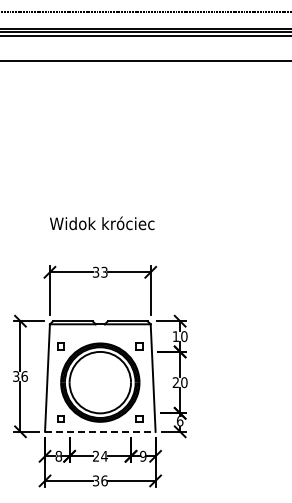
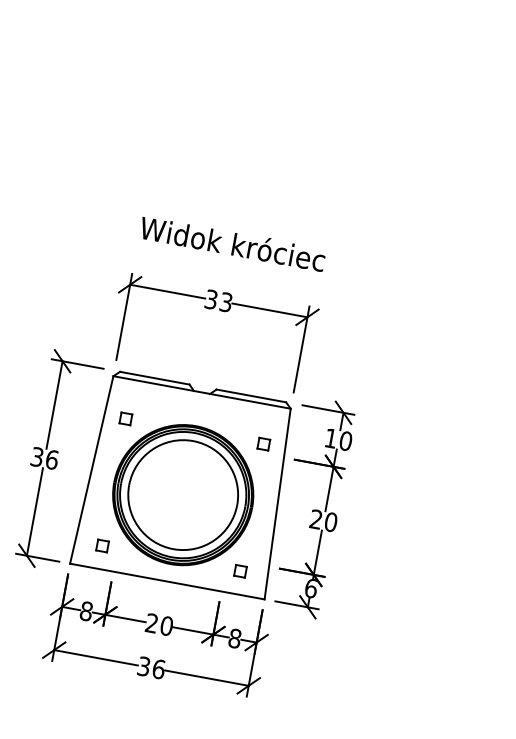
text: (102, 223) -> (233, 243), moved
line: (100, 431) -> (167, 581), dashed -> solid
text: (104, 455) -> (167, 624), 24 -> 20
text: (143, 456) -> (235, 638), 9 -> 8

